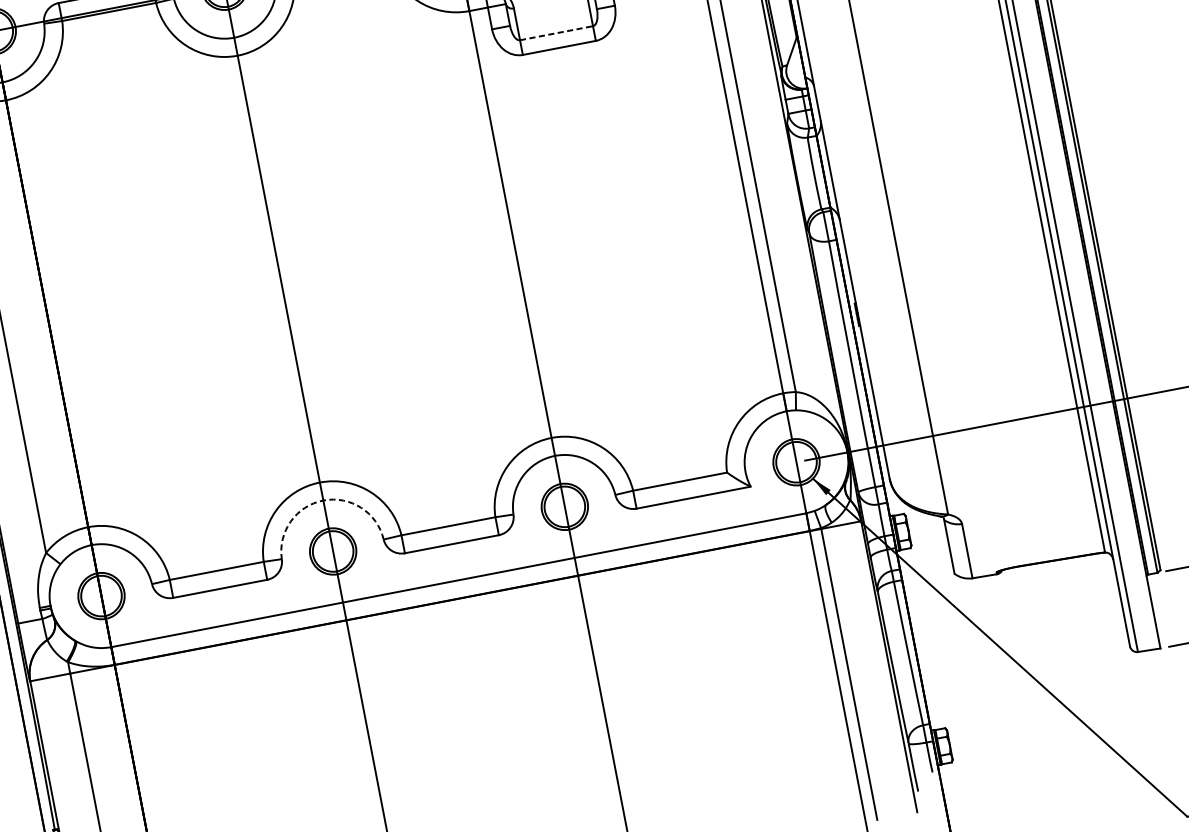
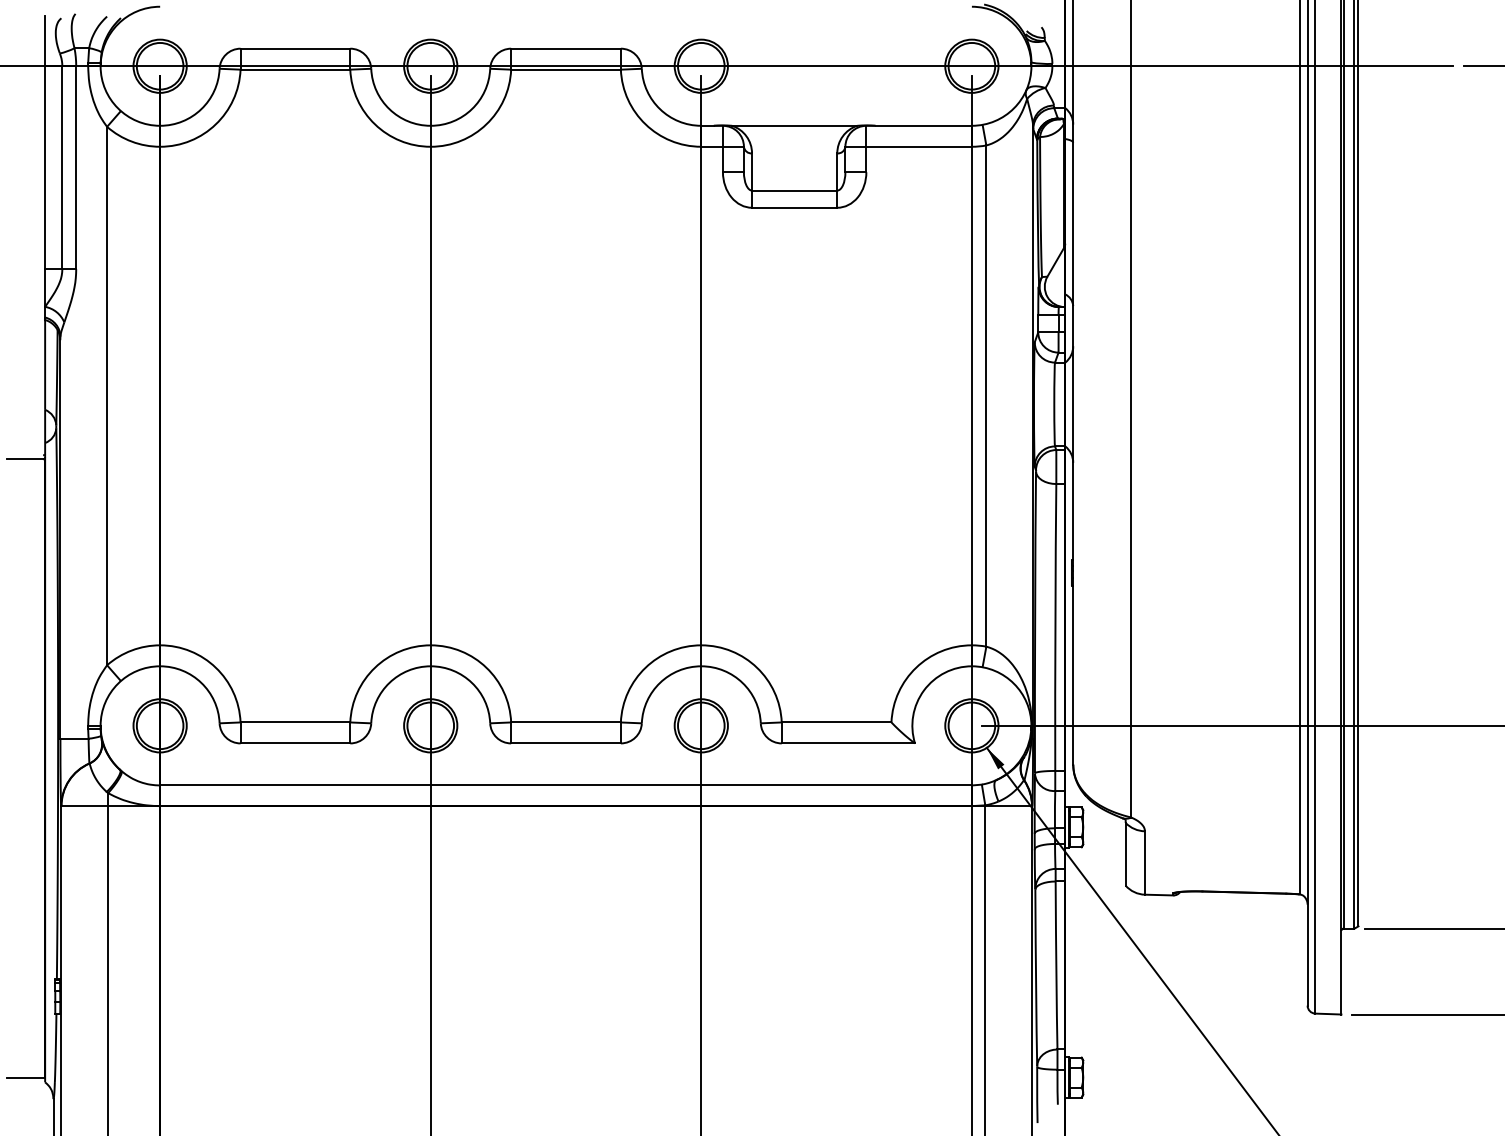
line: (556, 33) -> (794, 190), dashed -> solid
arc: (323, 500) -> (430, 666), dashed -> solid

